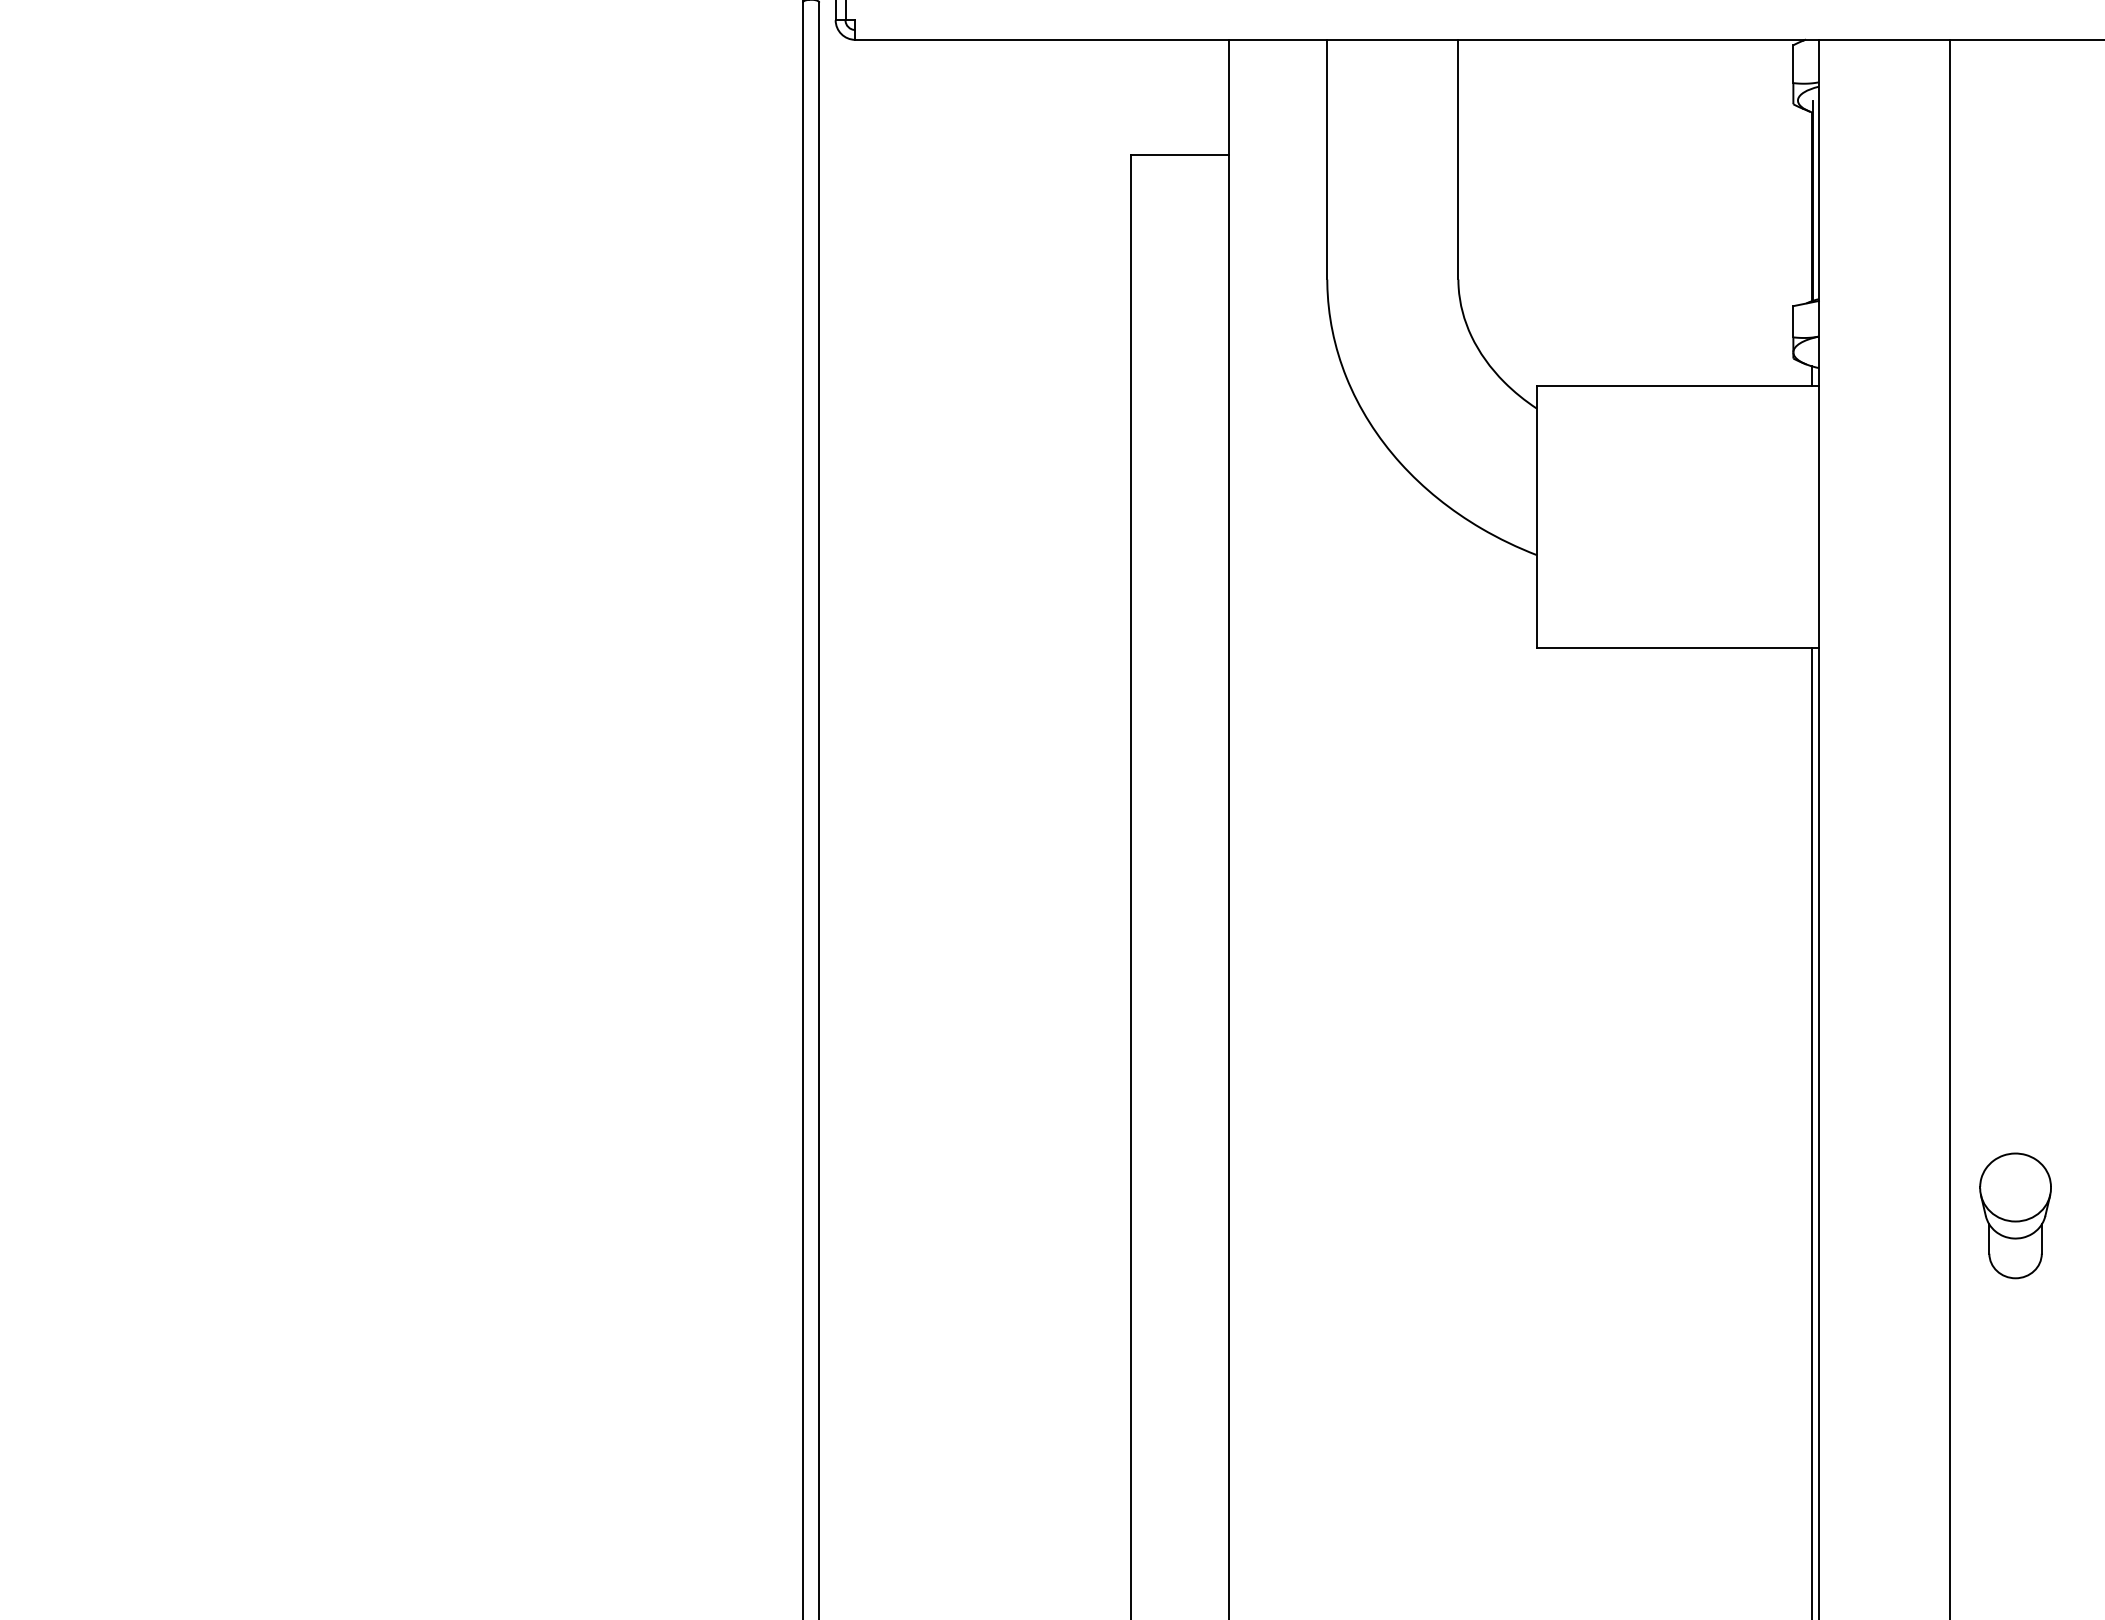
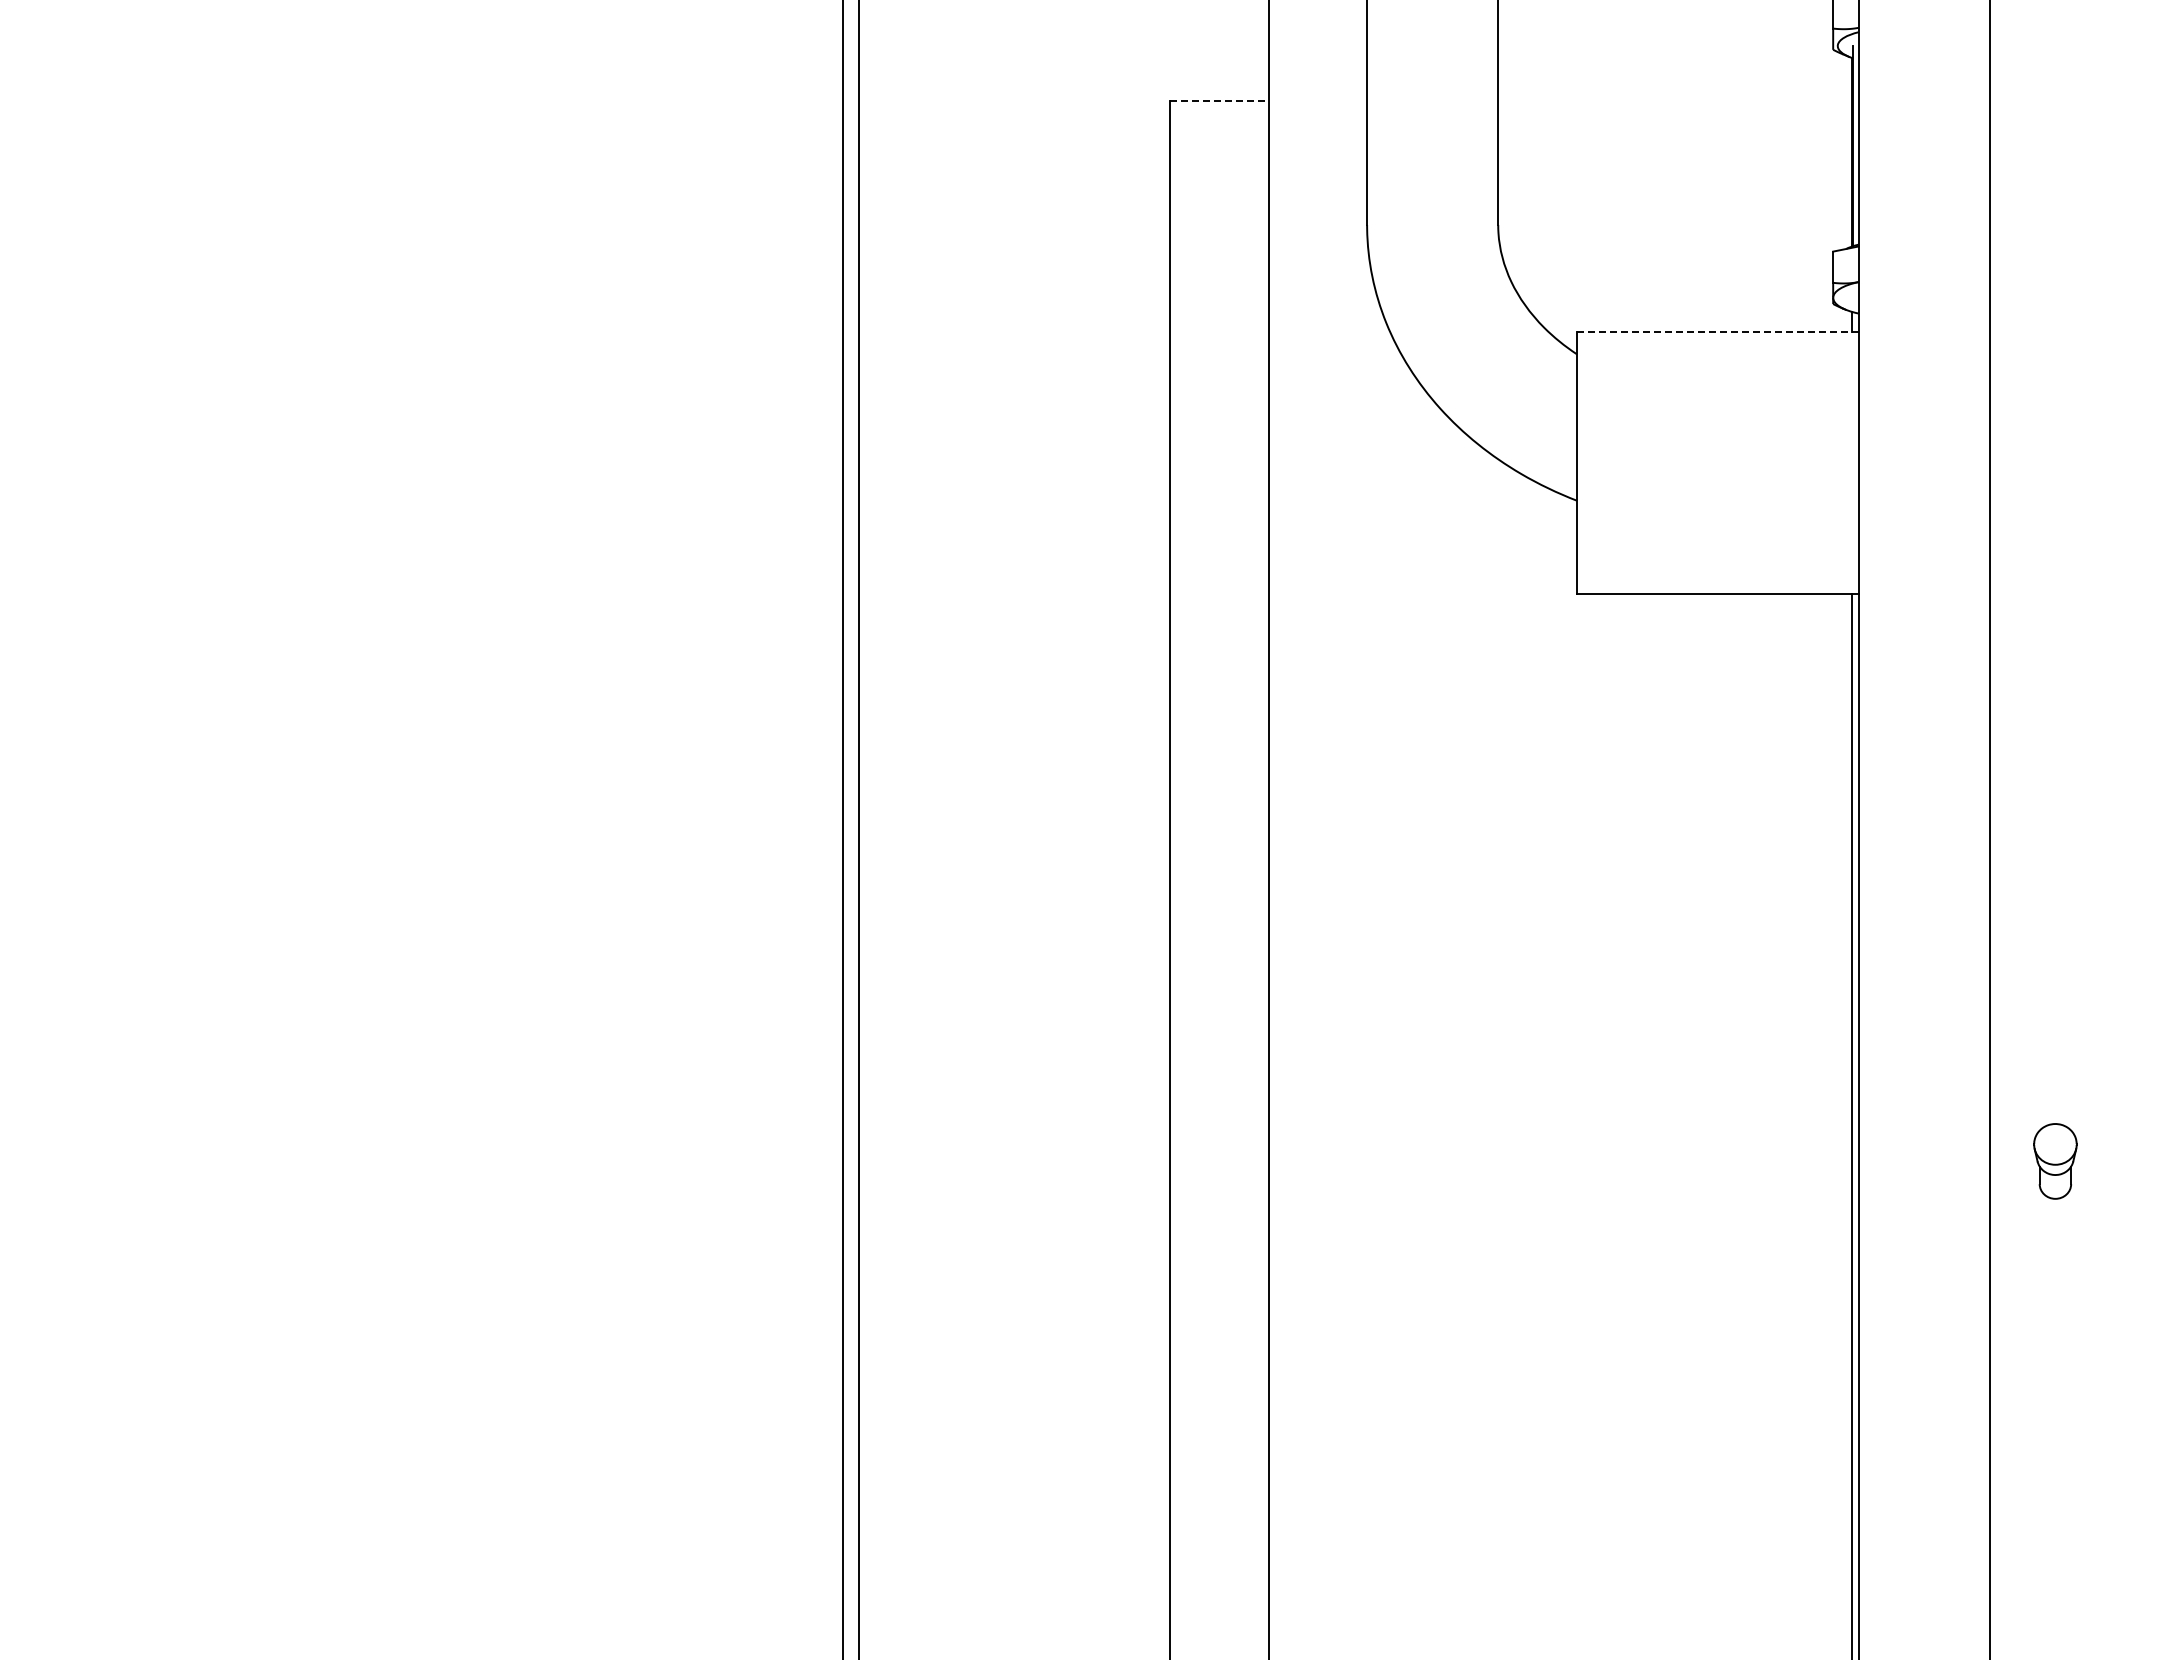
line: (1180, 155) -> (1220, 100), solid -> dashed
line: (1677, 386) -> (1717, 331), solid -> dashed
part: (2015, 1216) -> (2055, 1161), size x0.6

